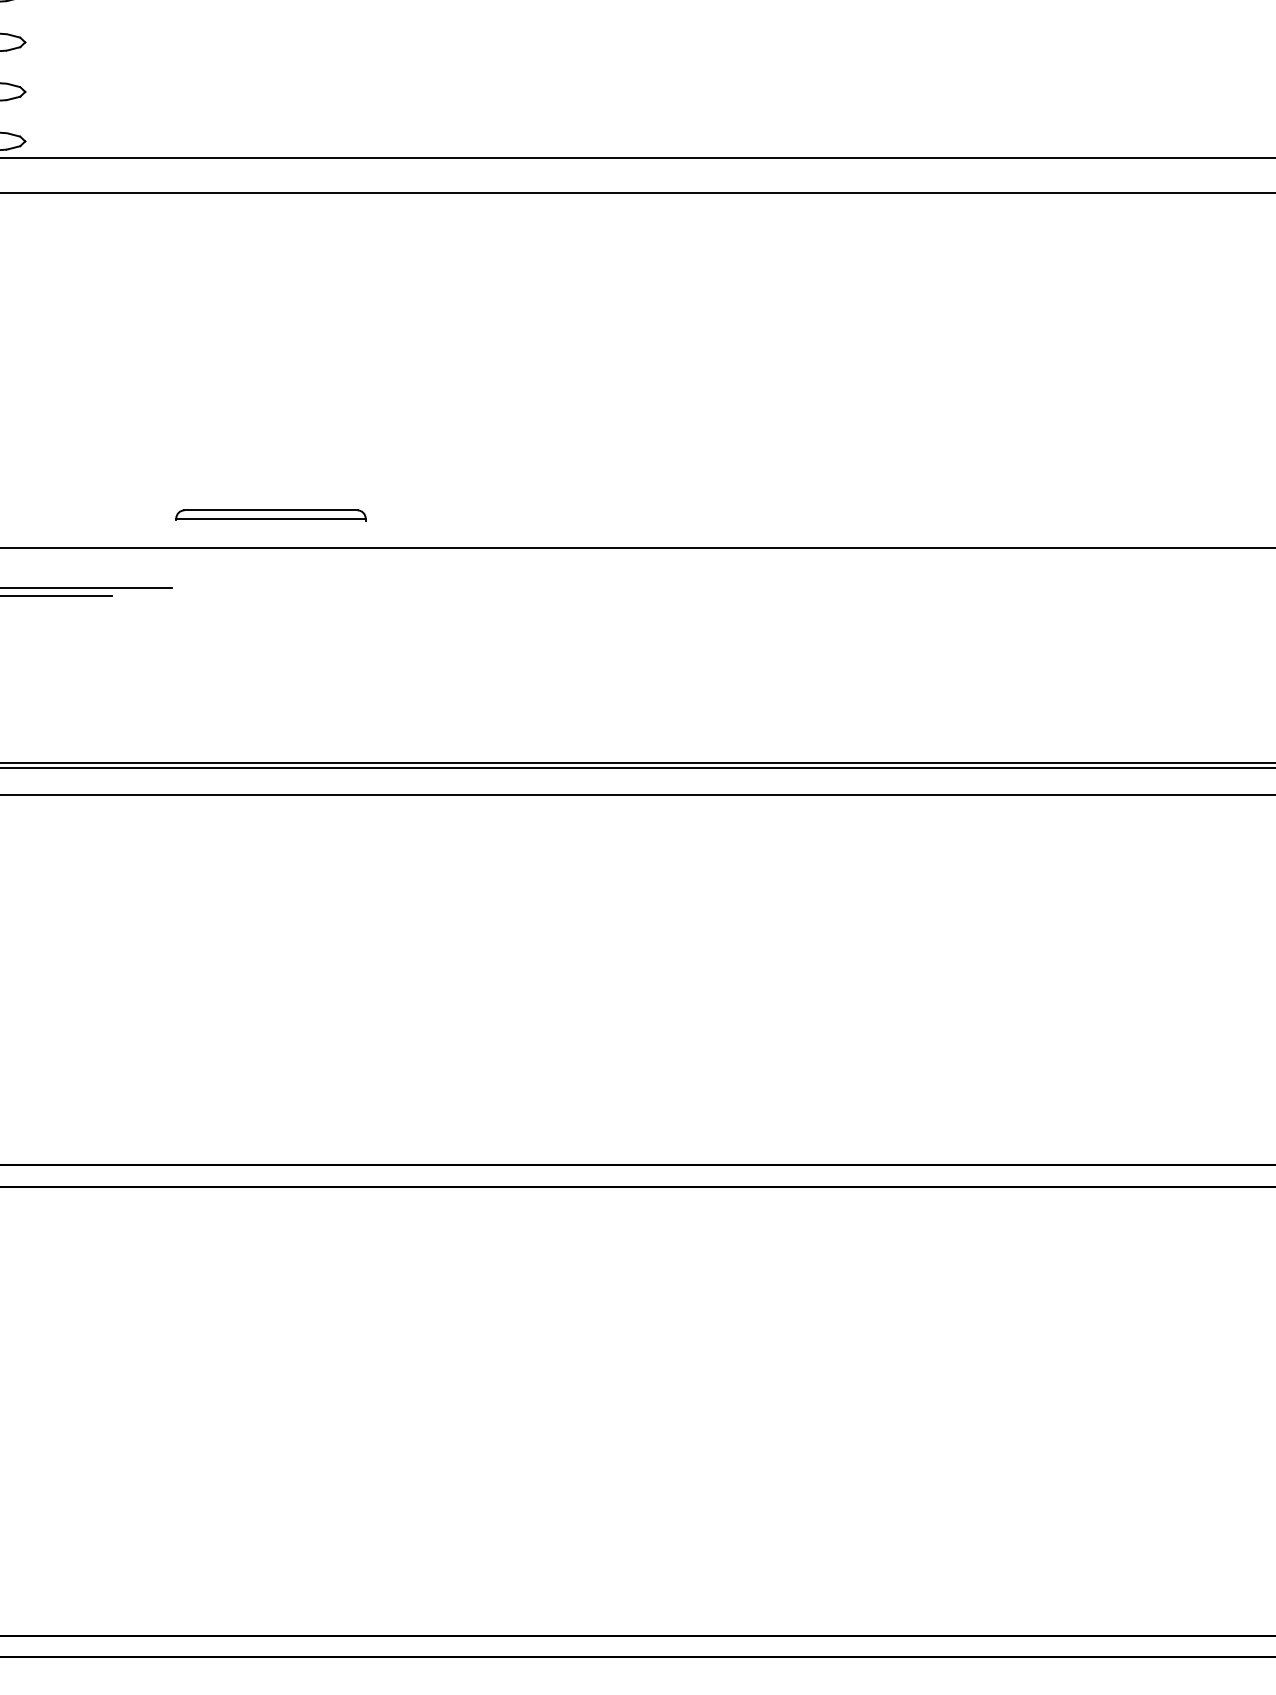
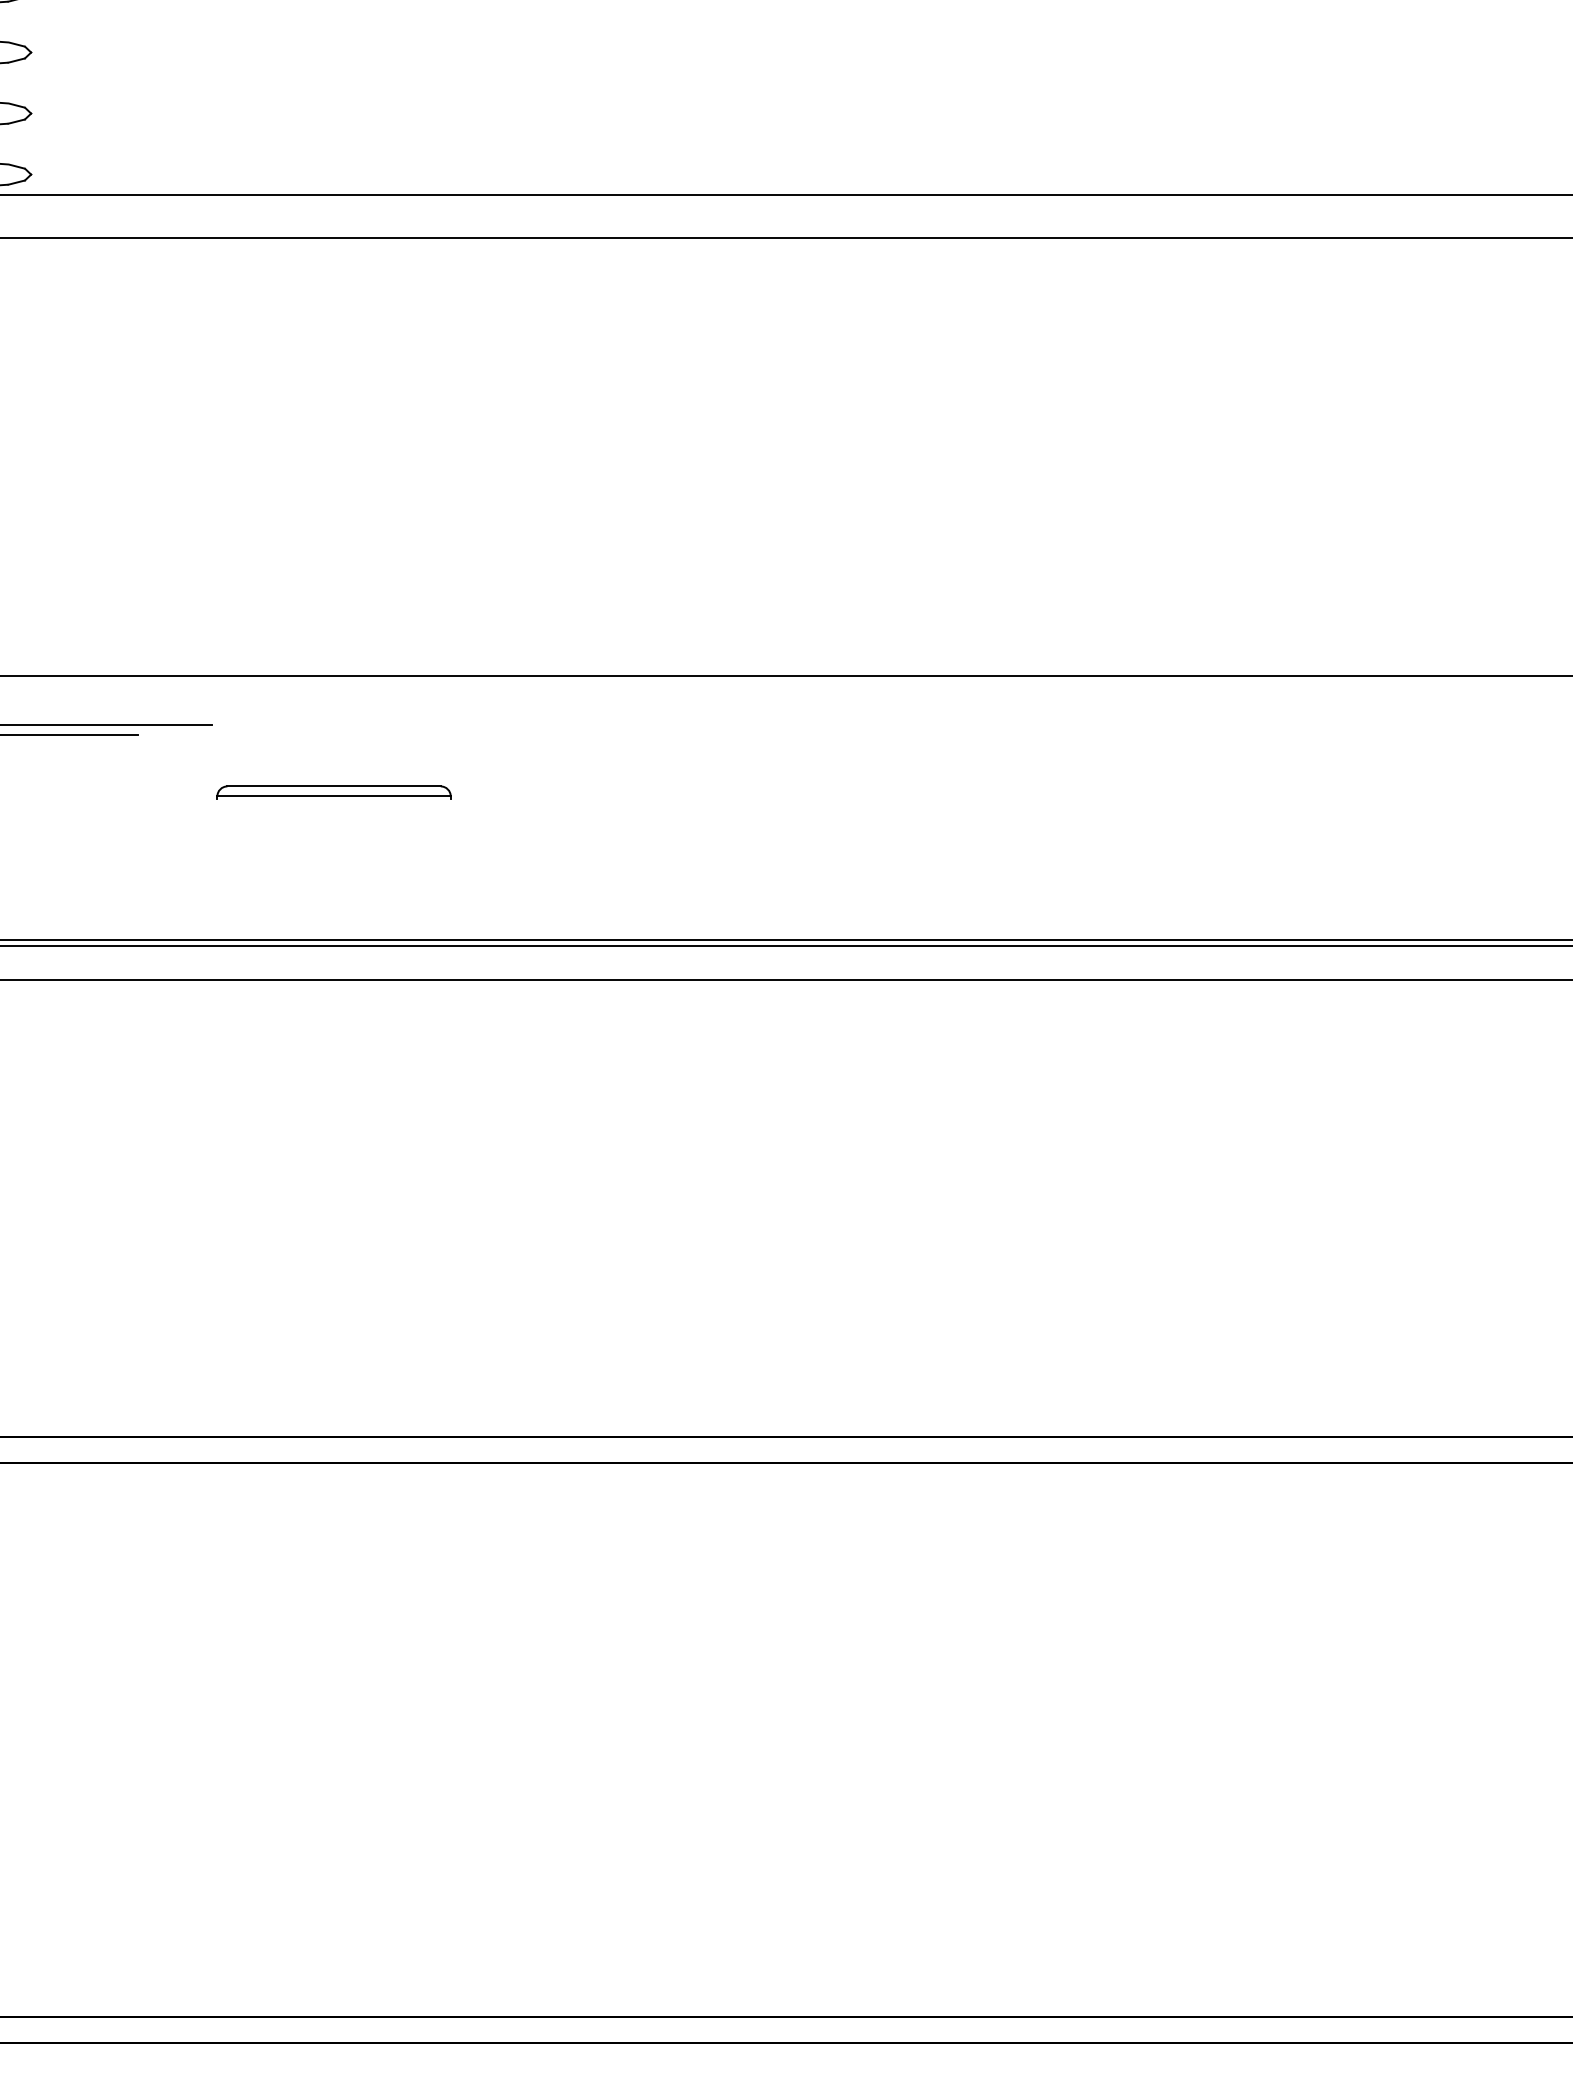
part: (270, 515) -> (333, 792), moved

